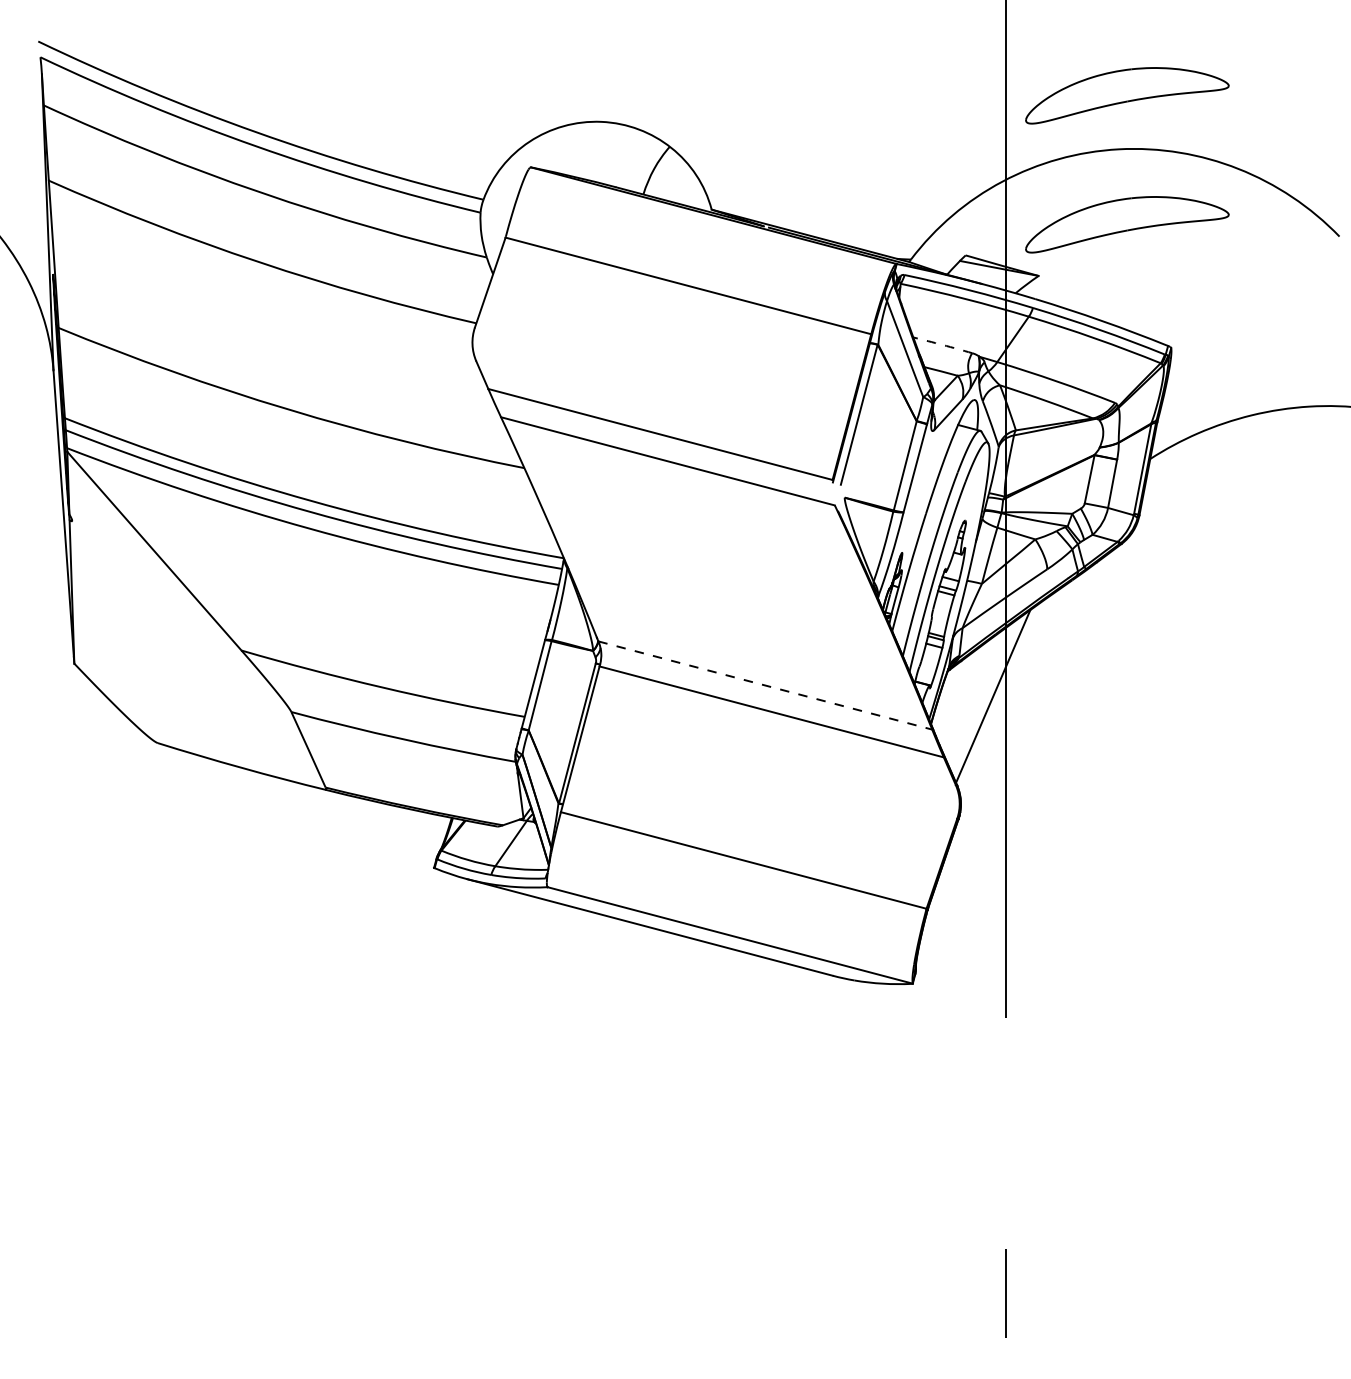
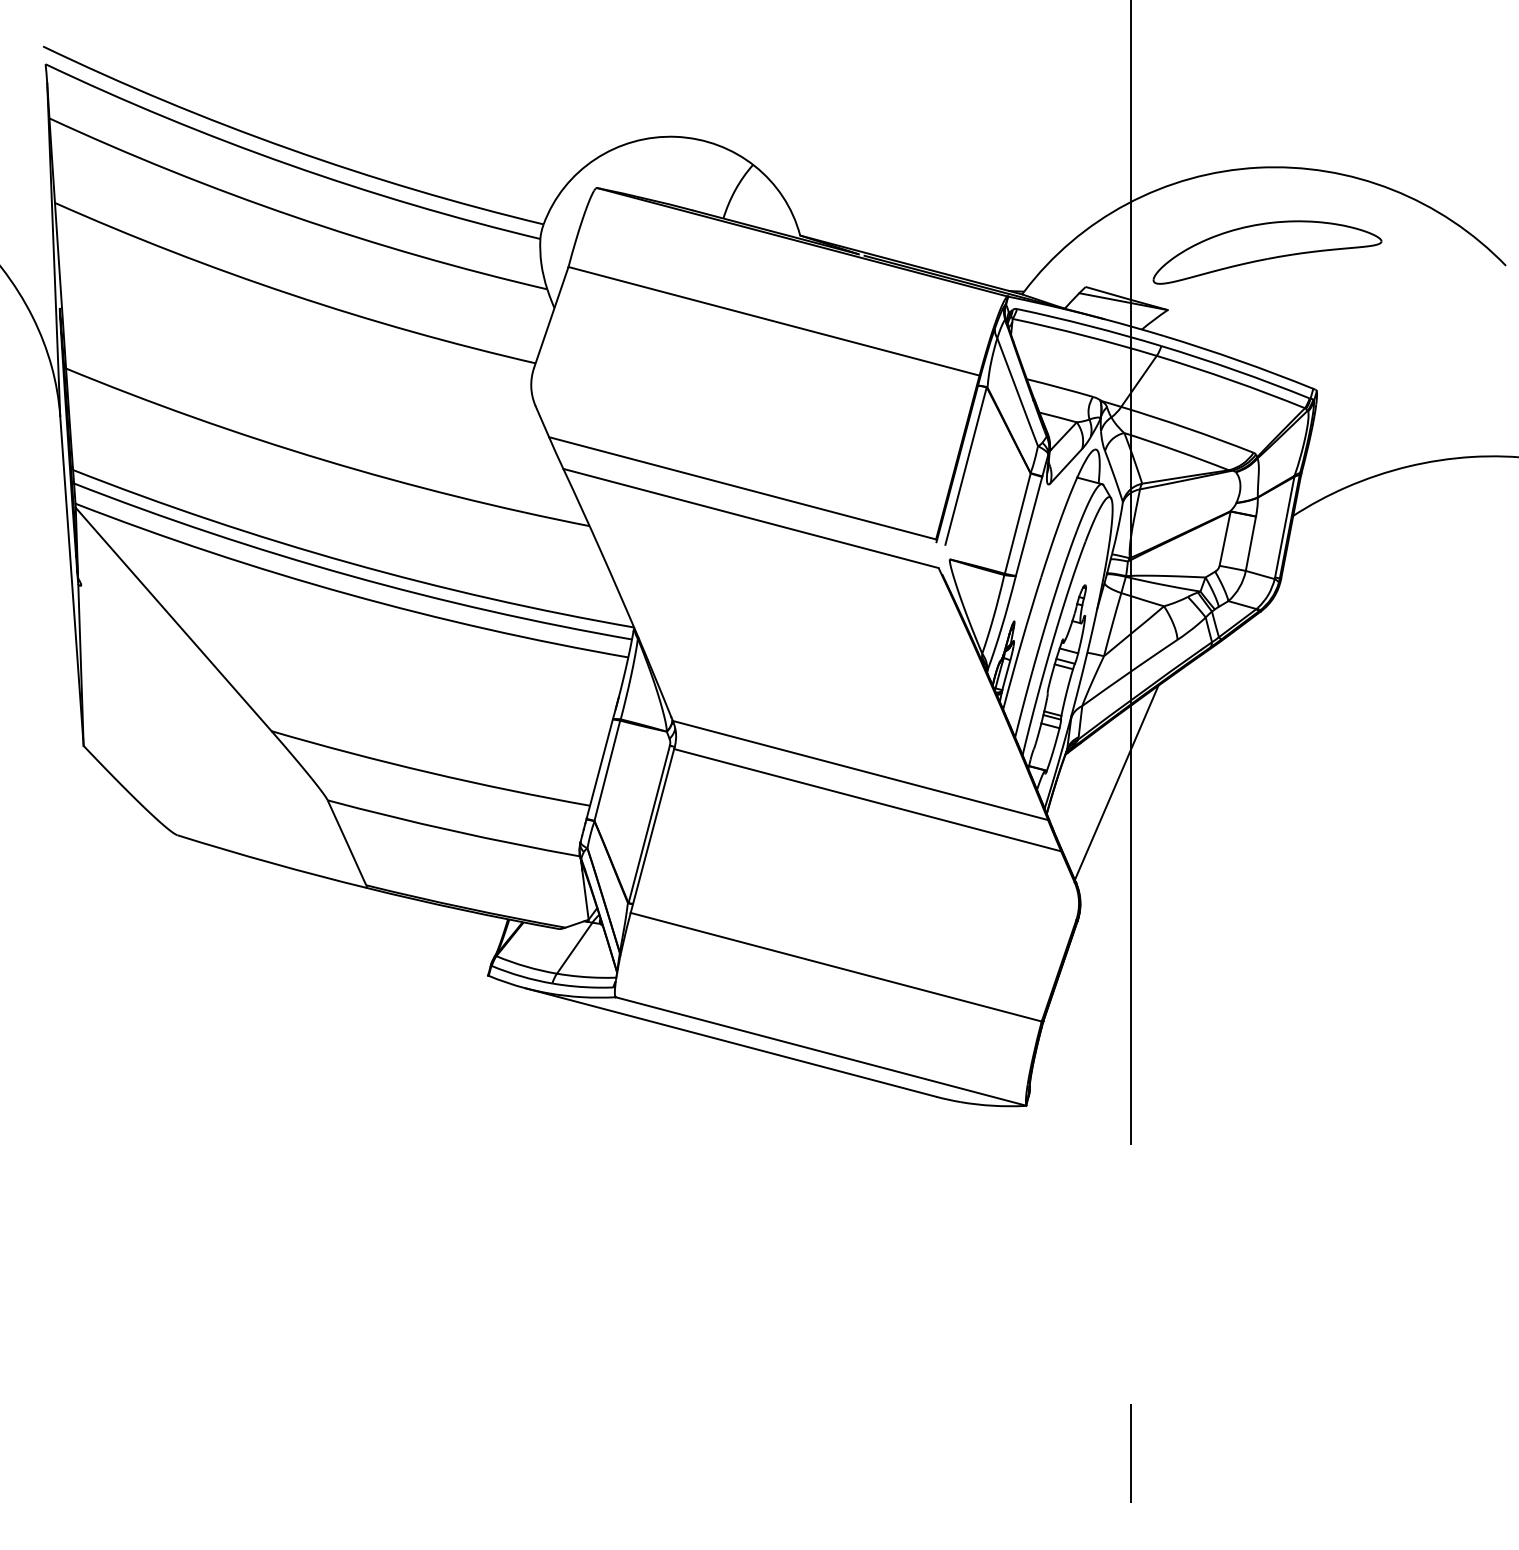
part: (1127, 95) -> (1267, 107), removed
arc: (943, 344) -> (1060, 387), dashed -> solid
line: (765, 685) -> (860, 770), dashed -> solid

